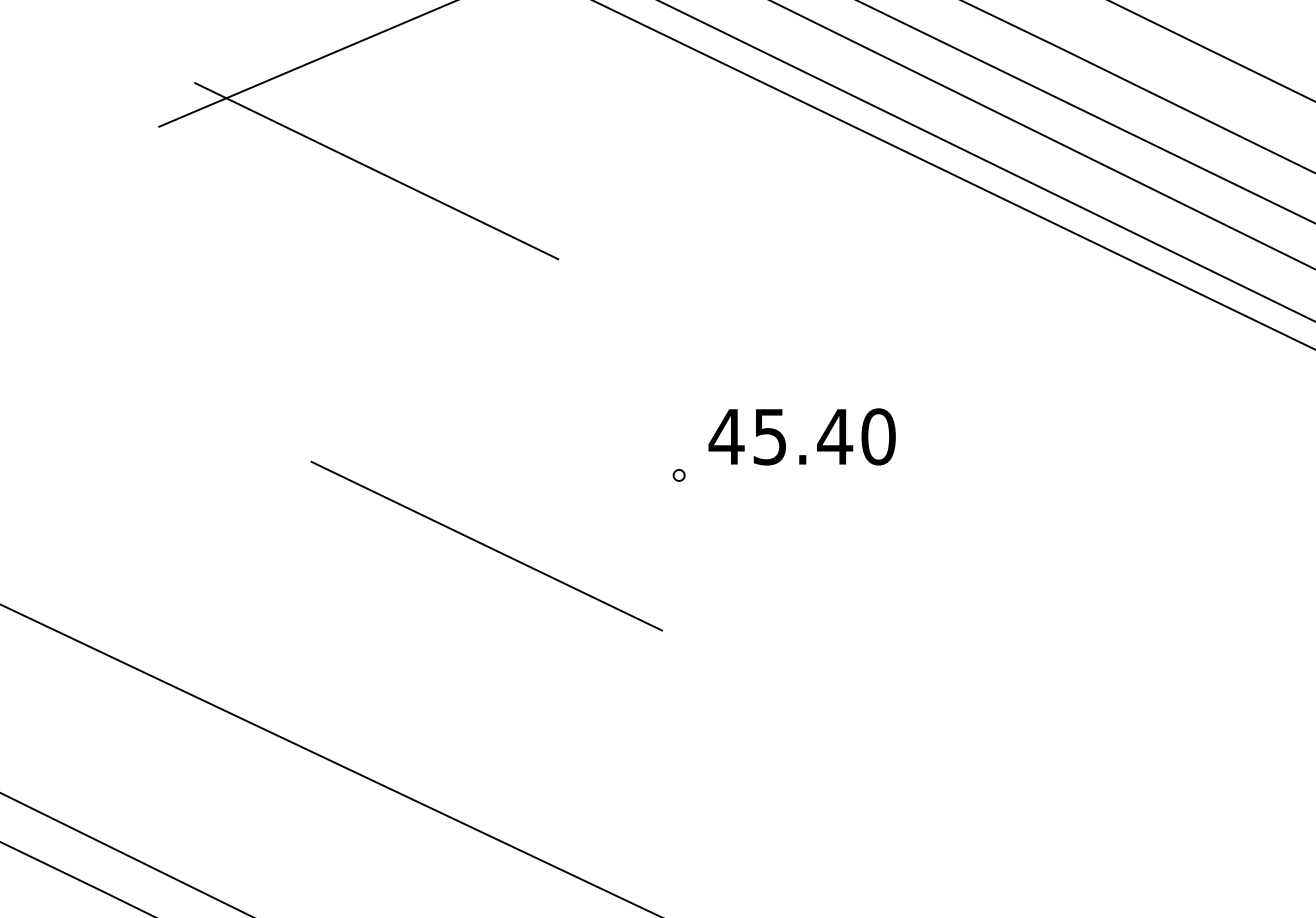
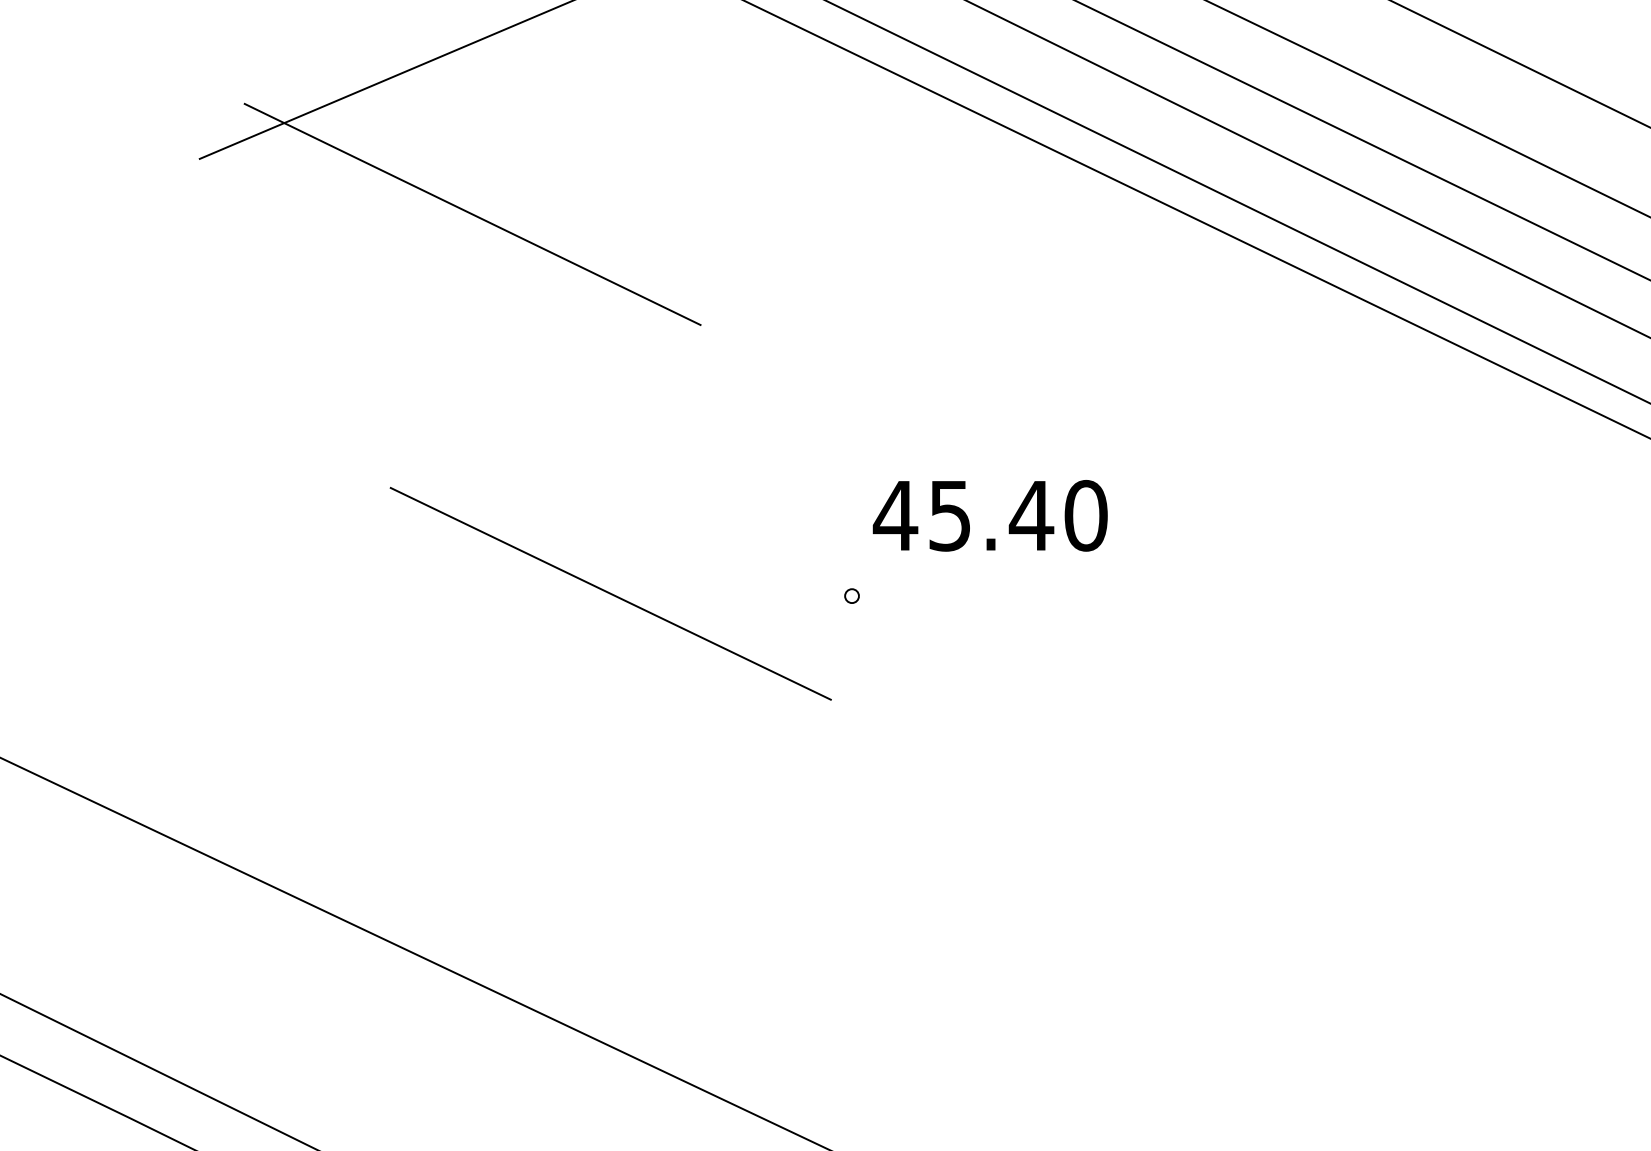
text: (801, 436) -> (989, 515), moved
line: (486, 545) -> (610, 593), moved

